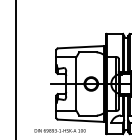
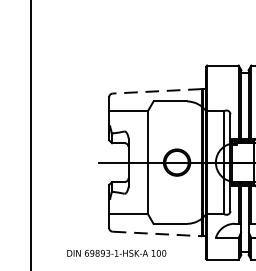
line: (81, 47) -> (158, 91), solid -> dashed
line: (81, 120) -> (158, 233), solid -> dashed

